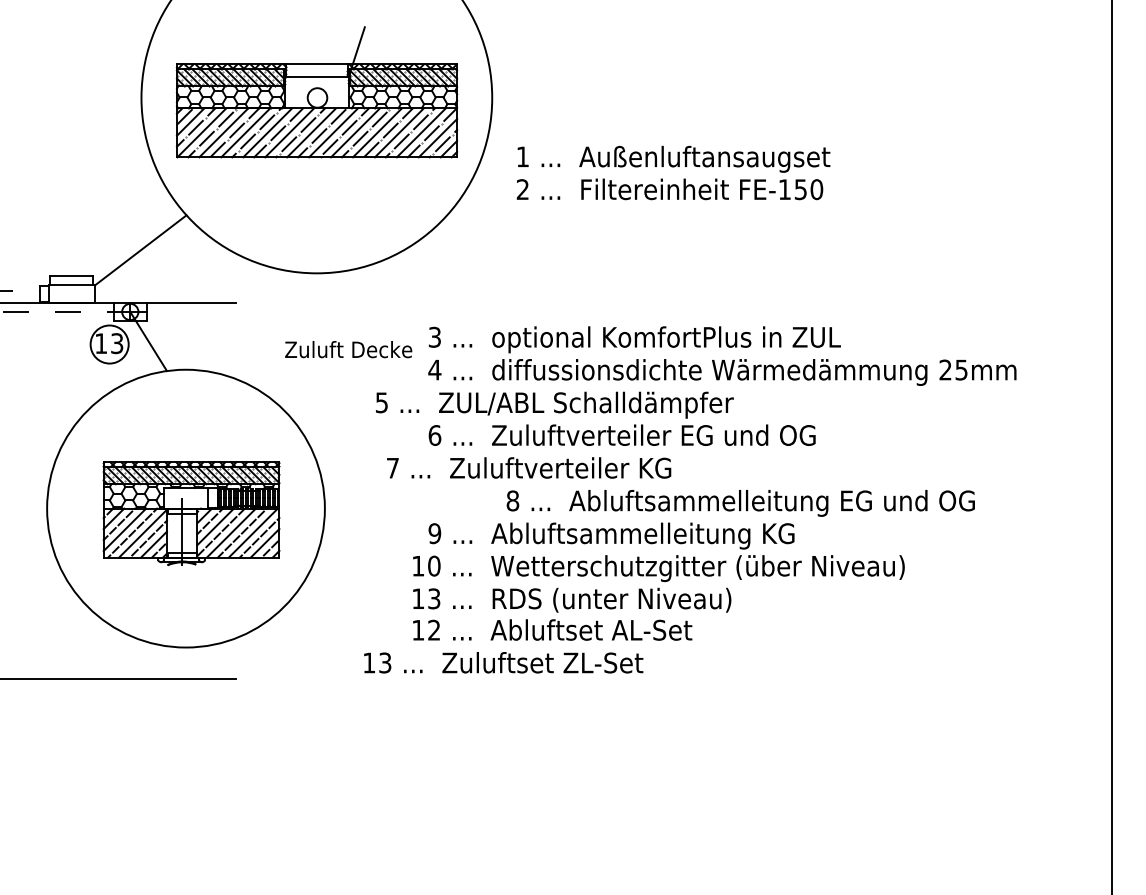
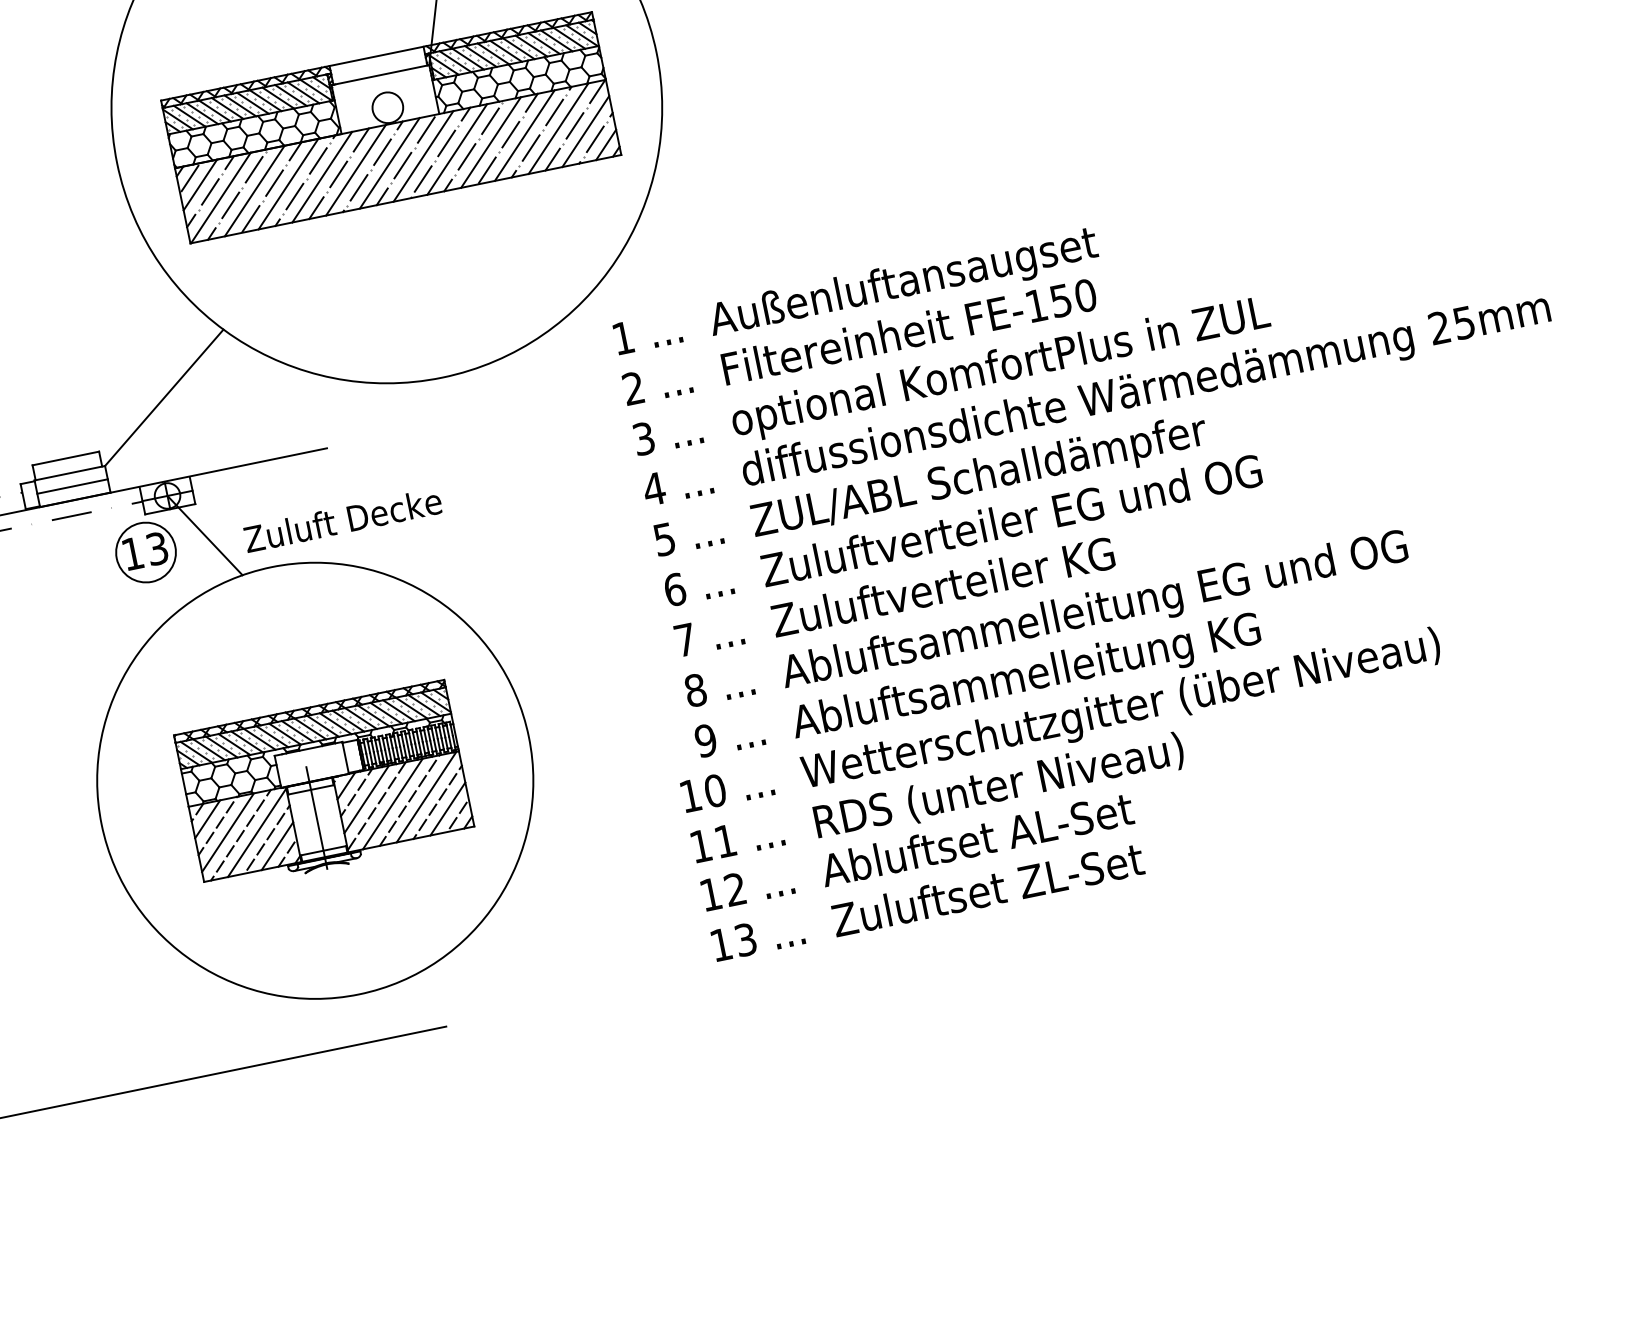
text: (673, 172) -> (859, 314), moved
line: (72, 293) -> (72, 485), added
text: (348, 349) -> (342, 520), moved
text: (554, 404) -> (930, 487), moved
text: (529, 467) -> (895, 595), moved
text: (740, 503) -> (1046, 622), moved
text: (434, 598) -> (725, 840), 13 -> 11
text: (503, 662) -> (927, 901), moved

